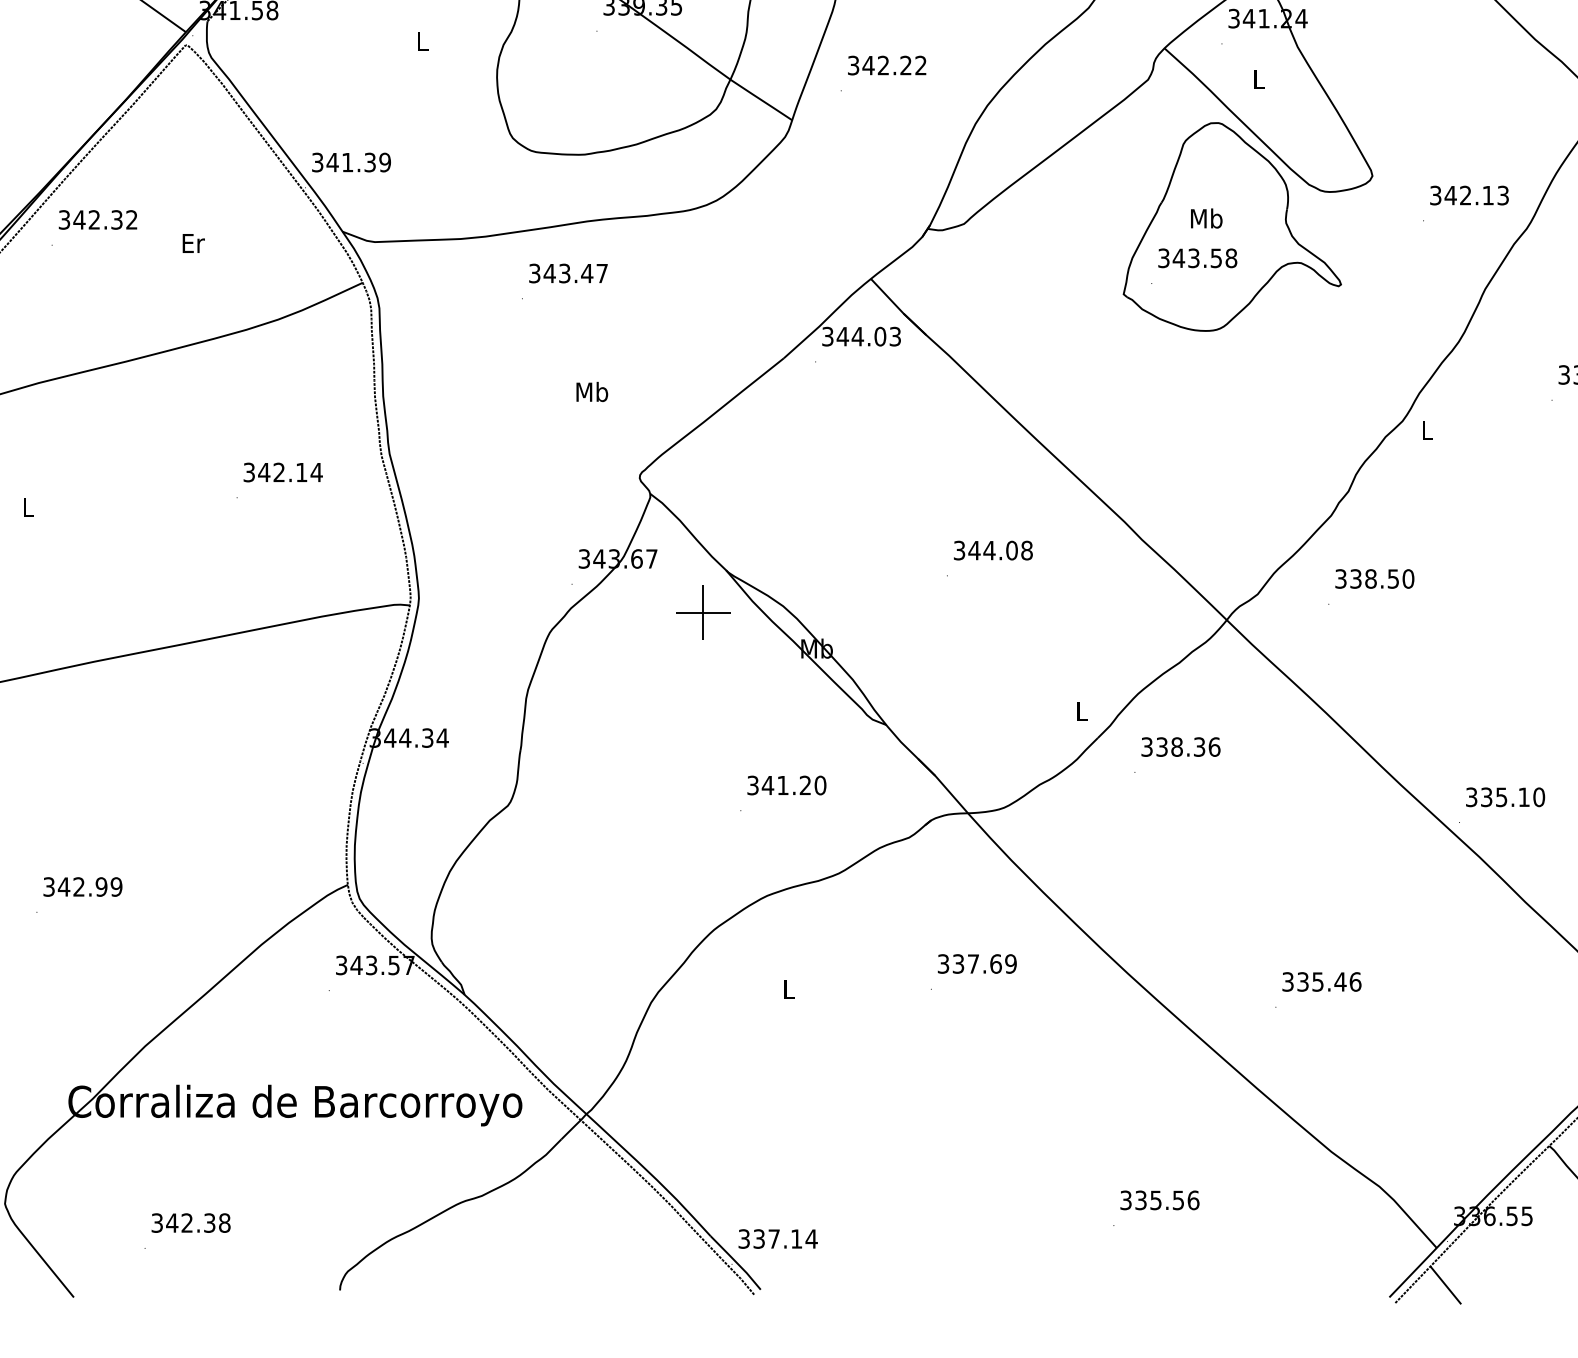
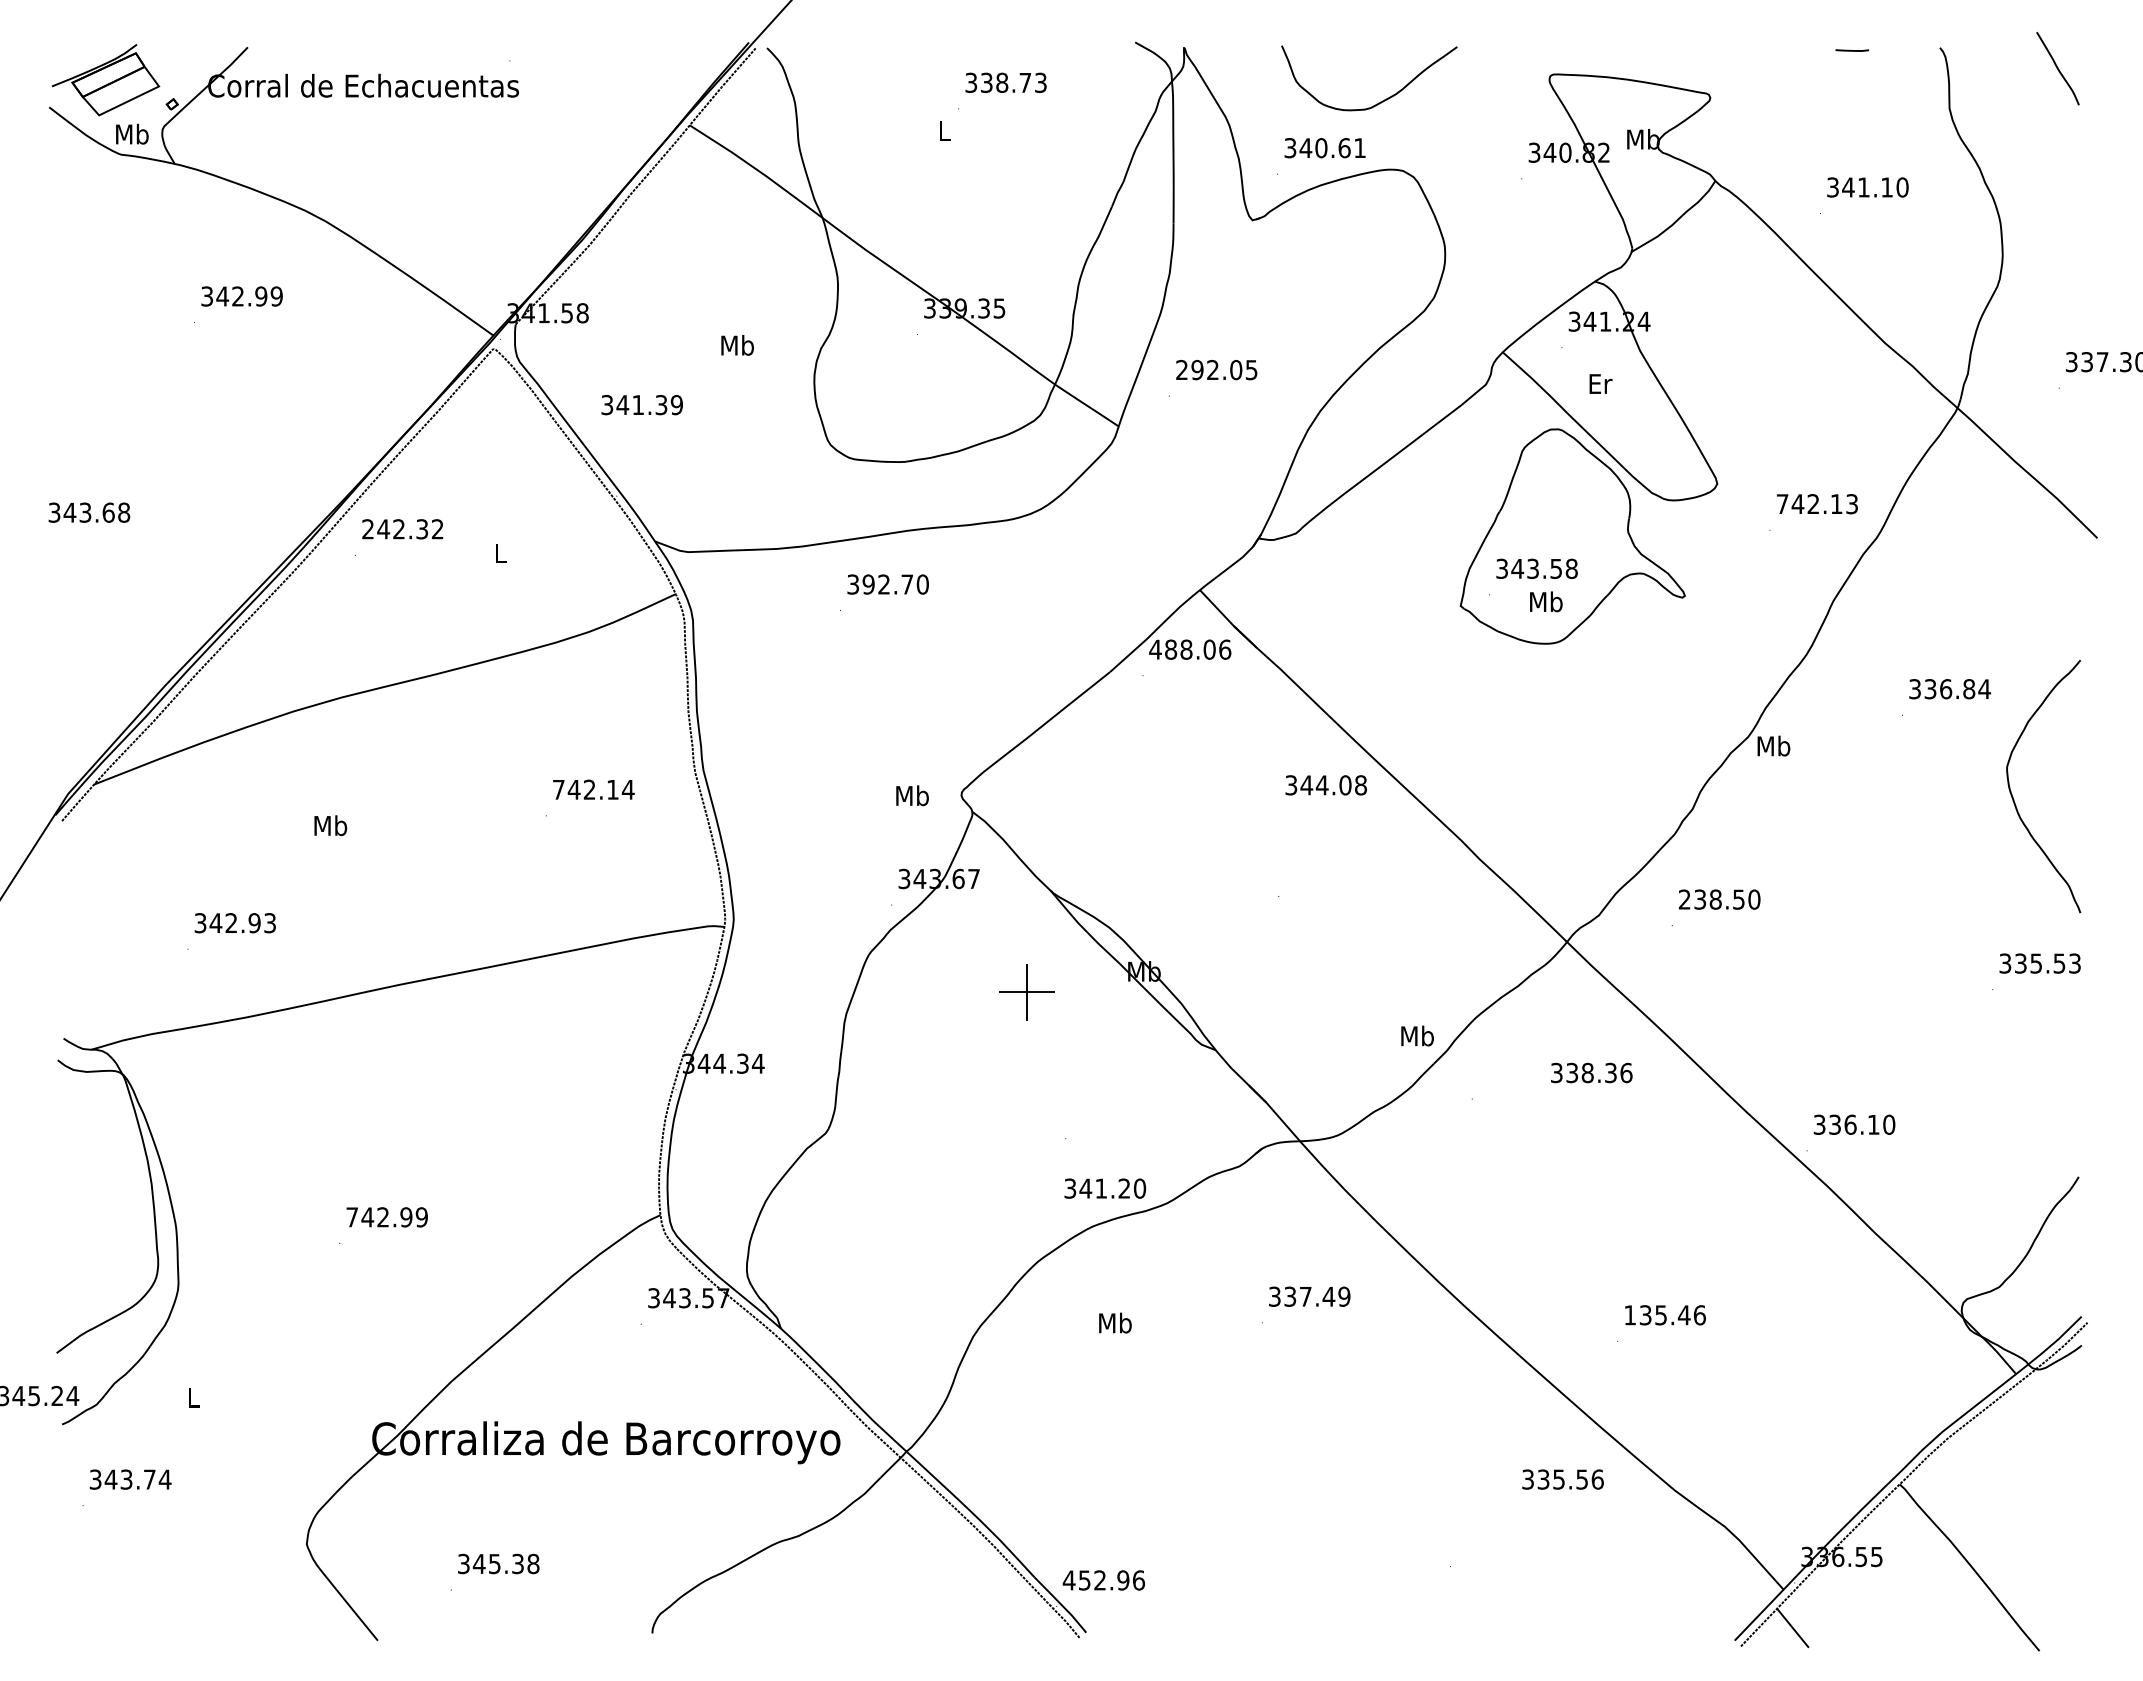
text: (422, 41) -> (737, 345), L -> Mb
text: (886, 66) -> (1216, 370), 342.22 -> 292.05
text: (1259, 78) -> (1600, 383), L -> Er
text: (350, 162) -> (641, 405), moved
text: (1435, 195) -> (1782, 504), 342.13 -> 742.13
text: (1206, 218) -> (1546, 601), moved
text: (63, 220) -> (367, 529), 342.32 -> 242.32
text: (193, 243) -> (501, 553), Er -> L
text: (575, 273) -> (895, 584), 343.47 -> 392.70
text: (861, 336) -> (1190, 649), 344.03 -> 488.06
text: (592, 391) -> (912, 795), moved
text: (1426, 429) -> (1773, 745), L -> Mb
text: (249, 472) -> (558, 789), 342.14 -> 742.14
text: (27, 507) -> (330, 825), L -> Mb
text: (992, 550) -> (1325, 785), moved
text: (1340, 578) -> (1684, 899), 338.50 -> 238.50
part: (702, 612) -> (1026, 992), moved
text: (1081, 710) -> (1417, 1035), L -> Mb
text: (1180, 746) -> (1591, 1072), moved
text: (787, 785) -> (1105, 1188), moved
text: (1501, 797) -> (1850, 1124), 335.10 -> 336.10
text: (49, 887) -> (352, 1217), 342.99 -> 742.99
text: (995, 963) -> (1328, 1296), 337.69 -> 337.49
text: (1287, 982) -> (1629, 1315), 335.46 -> 135.46
text: (789, 988) -> (1115, 1322), L -> Mb
text: (1159, 1200) -> (1562, 1479), moved
text: (186, 1222) -> (494, 1563), 342.38 -> 345.38
text: (777, 1239) -> (1103, 1580), 337.14 -> 452.96

